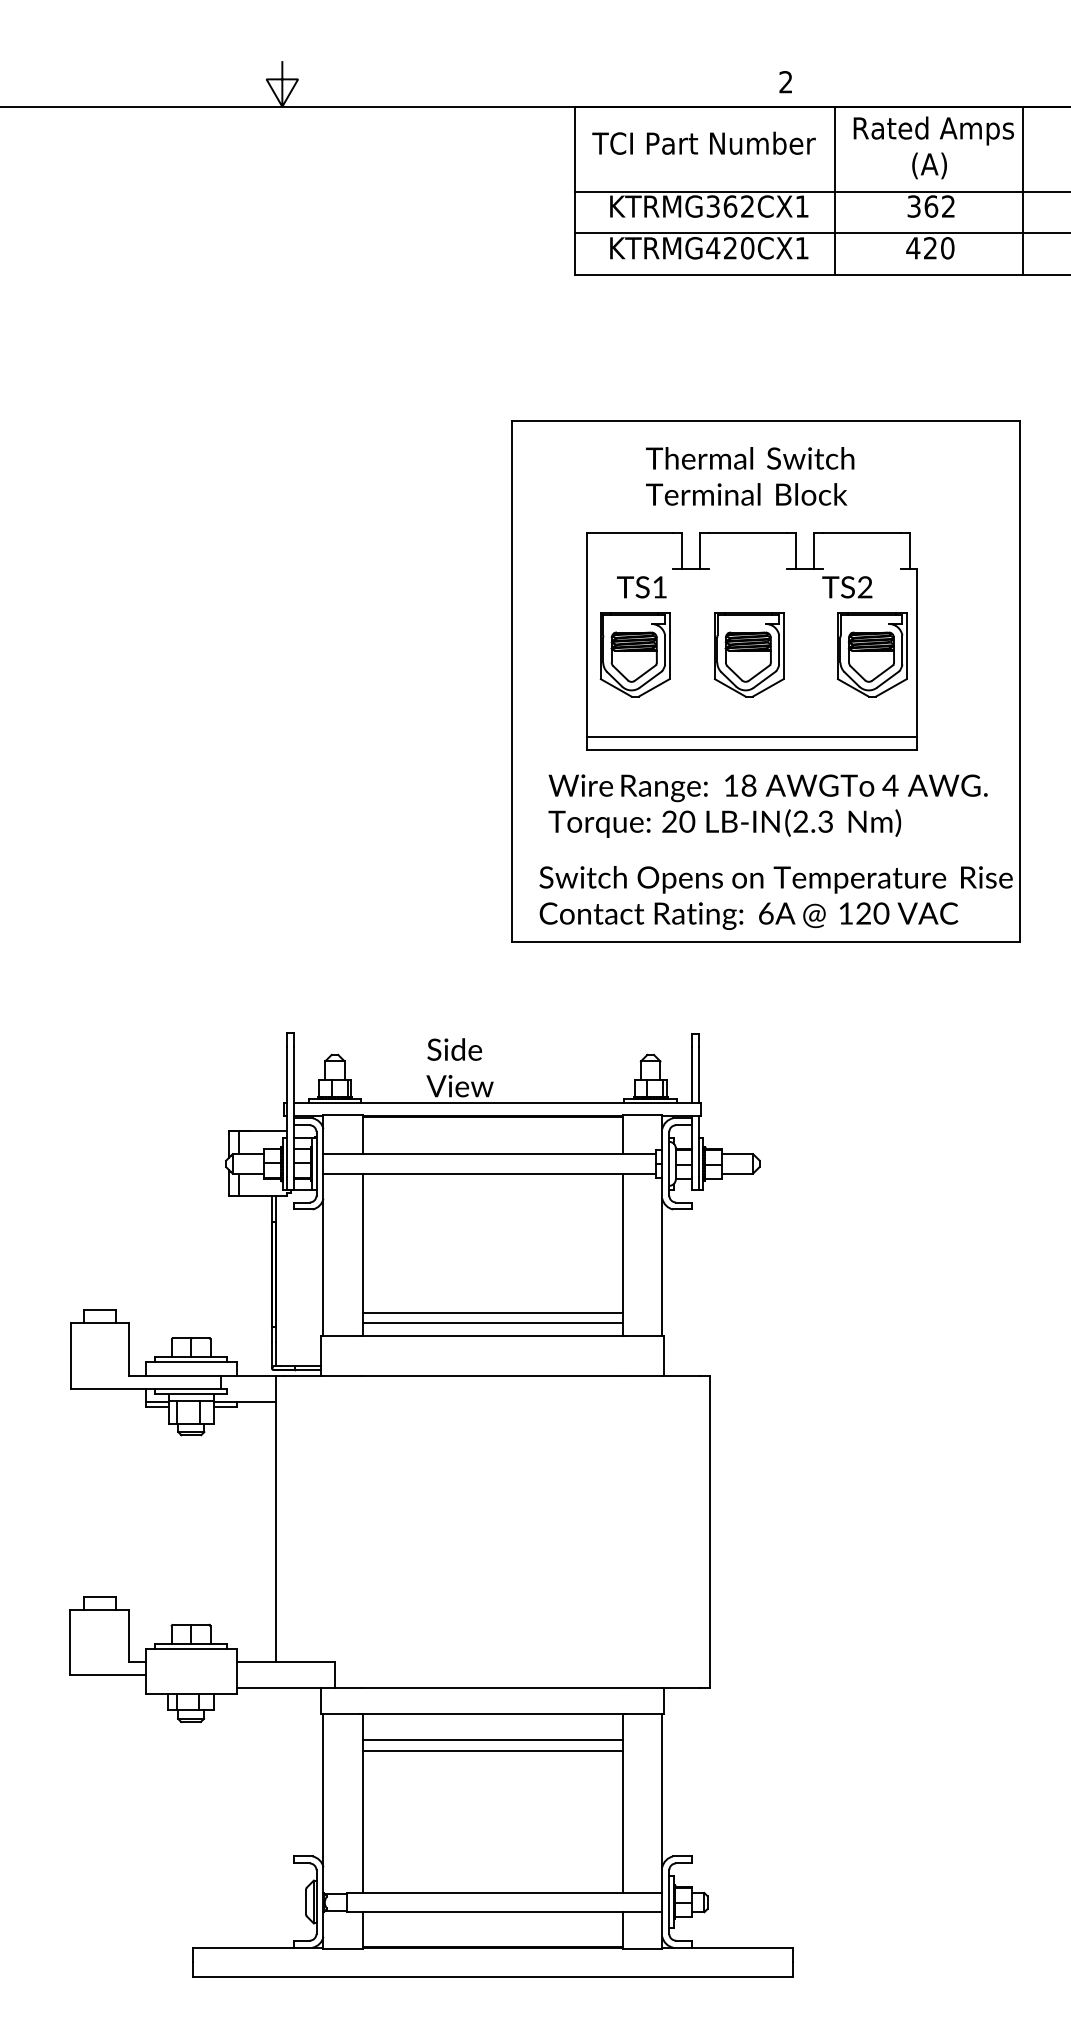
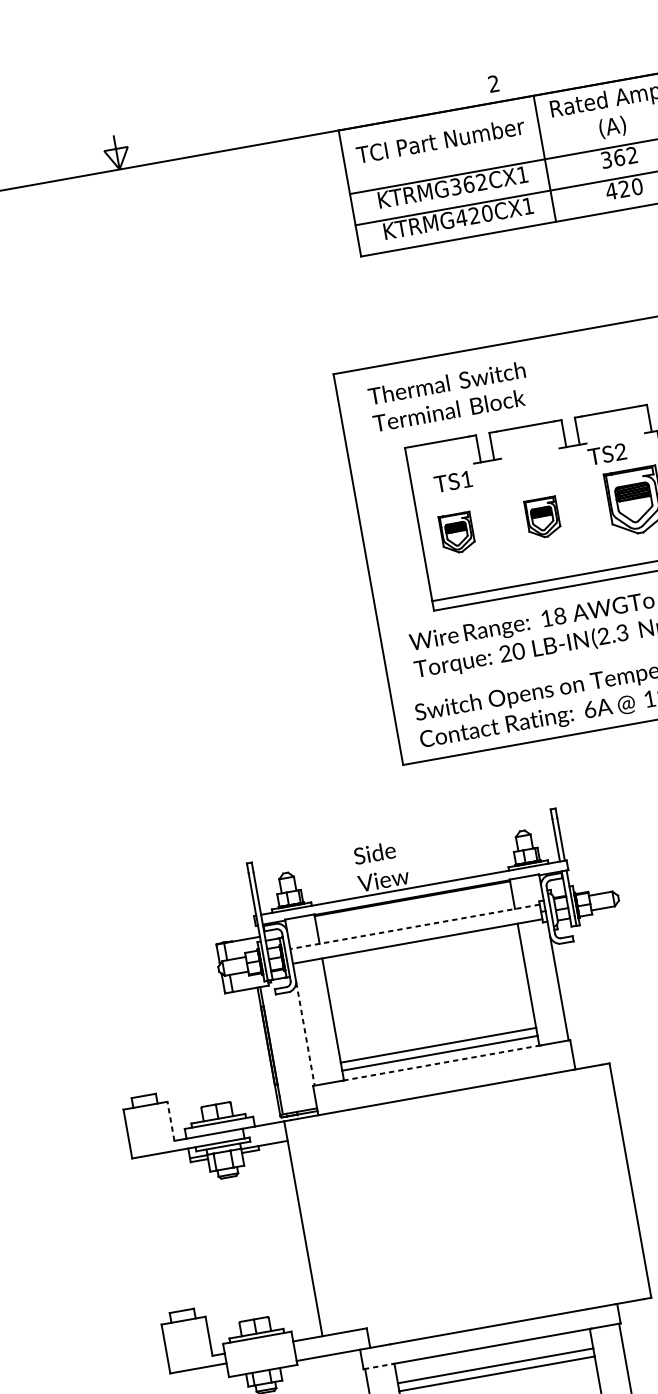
text: (750, 476) -> (449, 396), moved
part: (634, 654) -> (456, 533), size x0.6
part: (749, 654) -> (542, 517), size x0.6
line: (489, 1154) -> (414, 927), solid -> dashed
line: (323, 1267) -> (305, 1034), solid -> dashed
line: (493, 1336) -> (442, 1063), solid -> dashed
line: (129, 1348) -> (170, 1120), solid -> dashed
line: (341, 1714) -> (378, 1366), solid -> dashed

